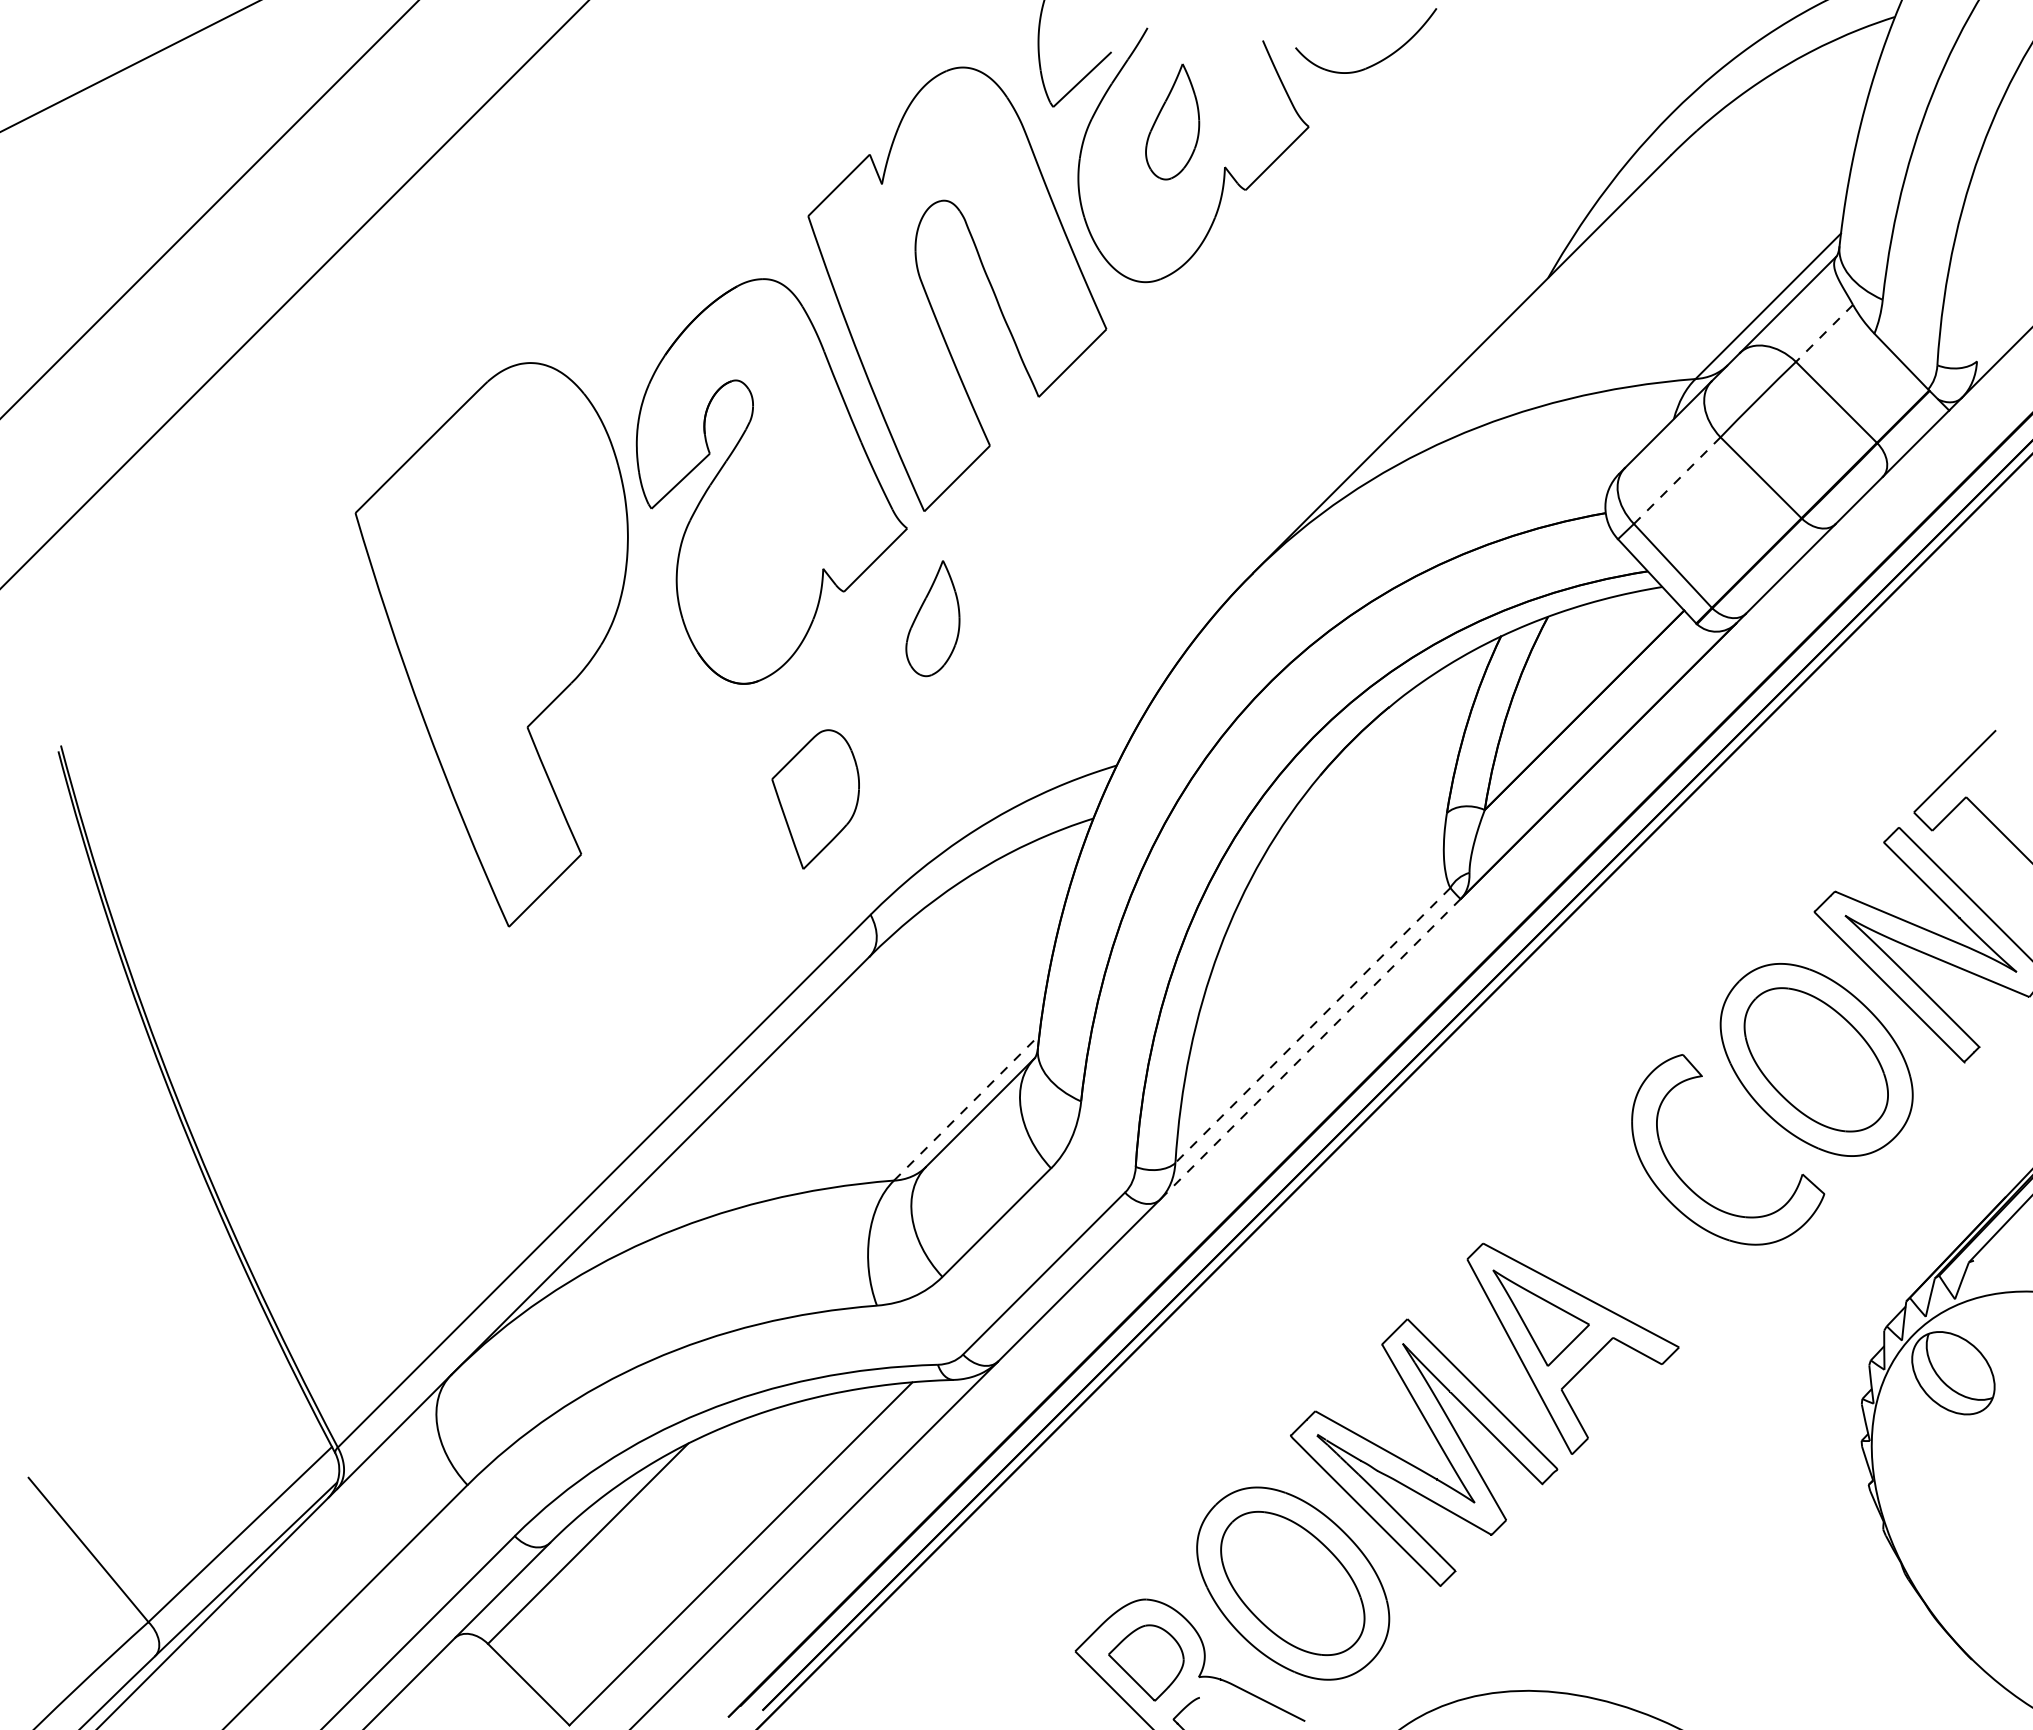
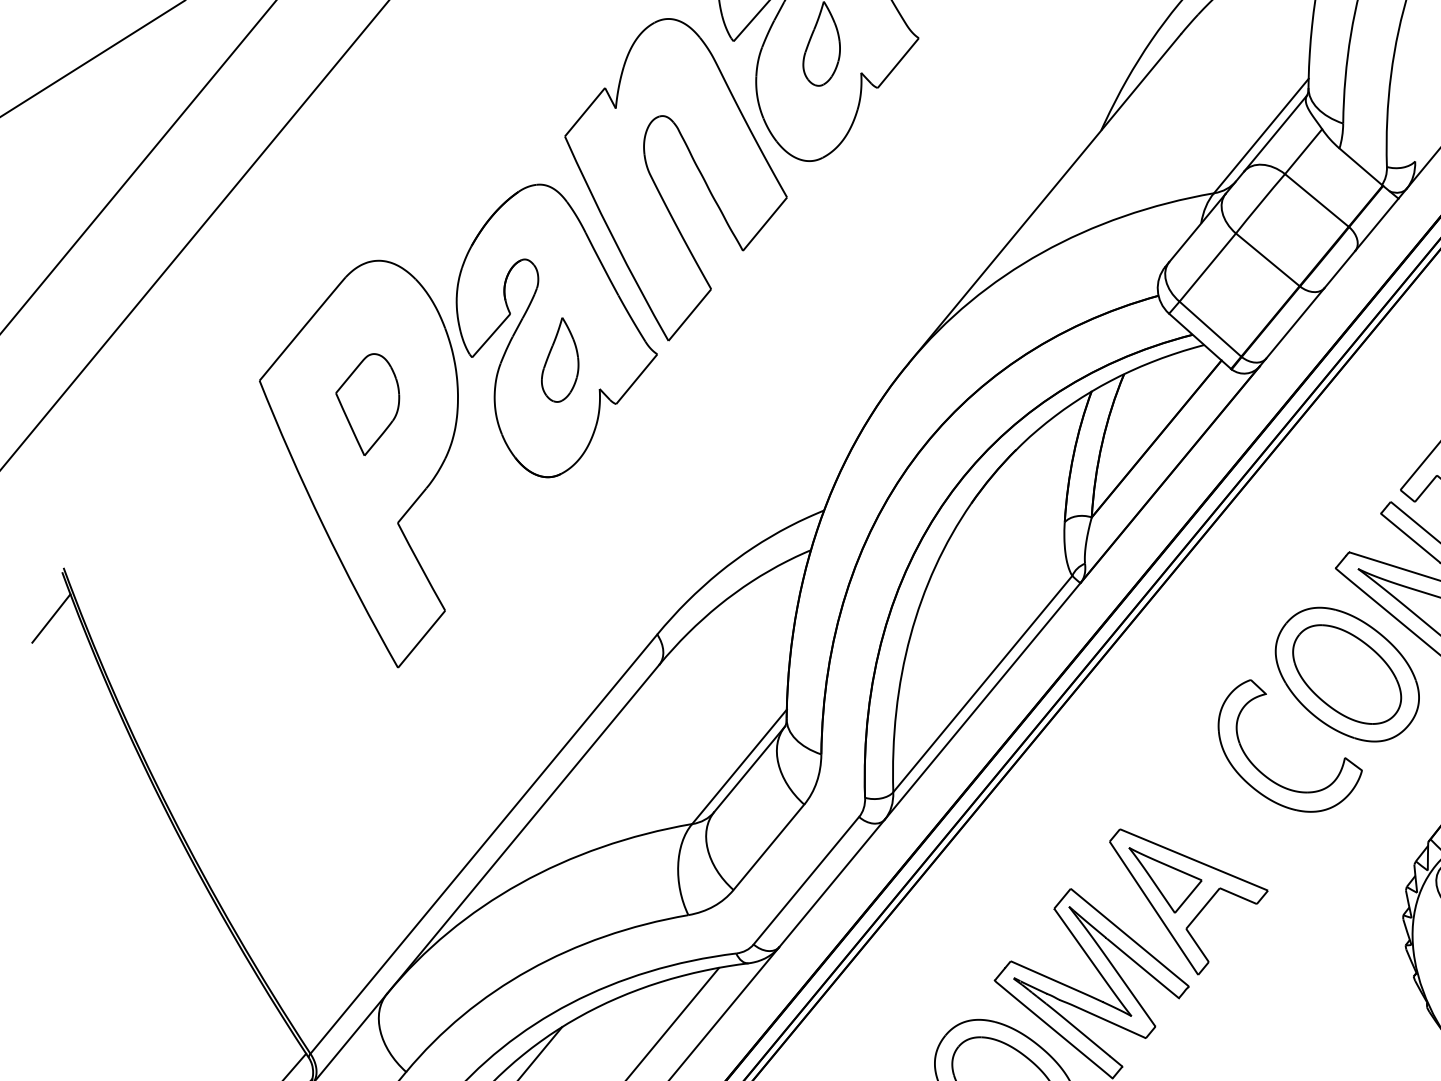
line: (1824, 333) -> (1303, 151), dashed -> solid
line: (1676, 481) -> (1207, 268), dashed -> solid
part: (932, 618) -> (558, 360), moved
part: (815, 799) -> (368, 404), moved
line: (37, 813) -> (51, 618), added
line: (1312, 1025) -> (982, 684), dashed -> solid
line: (1310, 1049) -> (982, 701), dashed -> solid
line: (966, 1107) -> (739, 766), dashed -> solid

